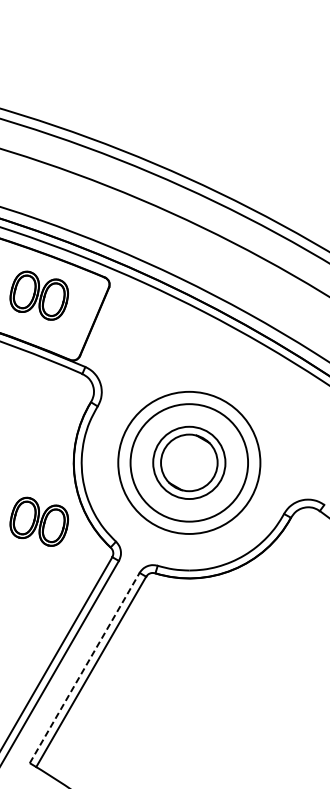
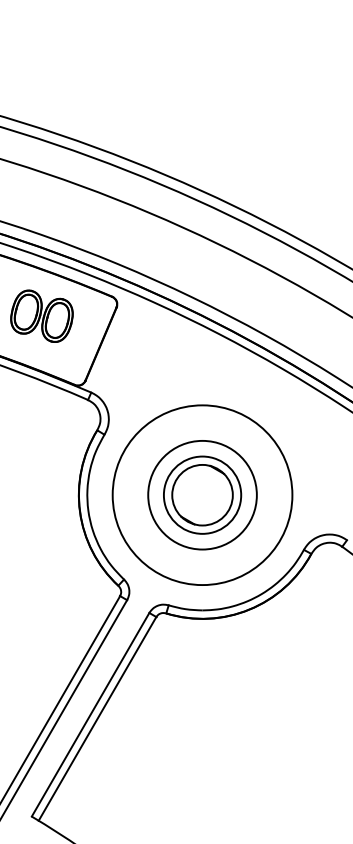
circle: (189, 462) -> (202, 494), size x0.71
circle: (189, 463) -> (202, 495), size x1.43
part: (38, 521) -> (41, 557), removed
line: (84, 667) -> (90, 714), dashed -> solid

